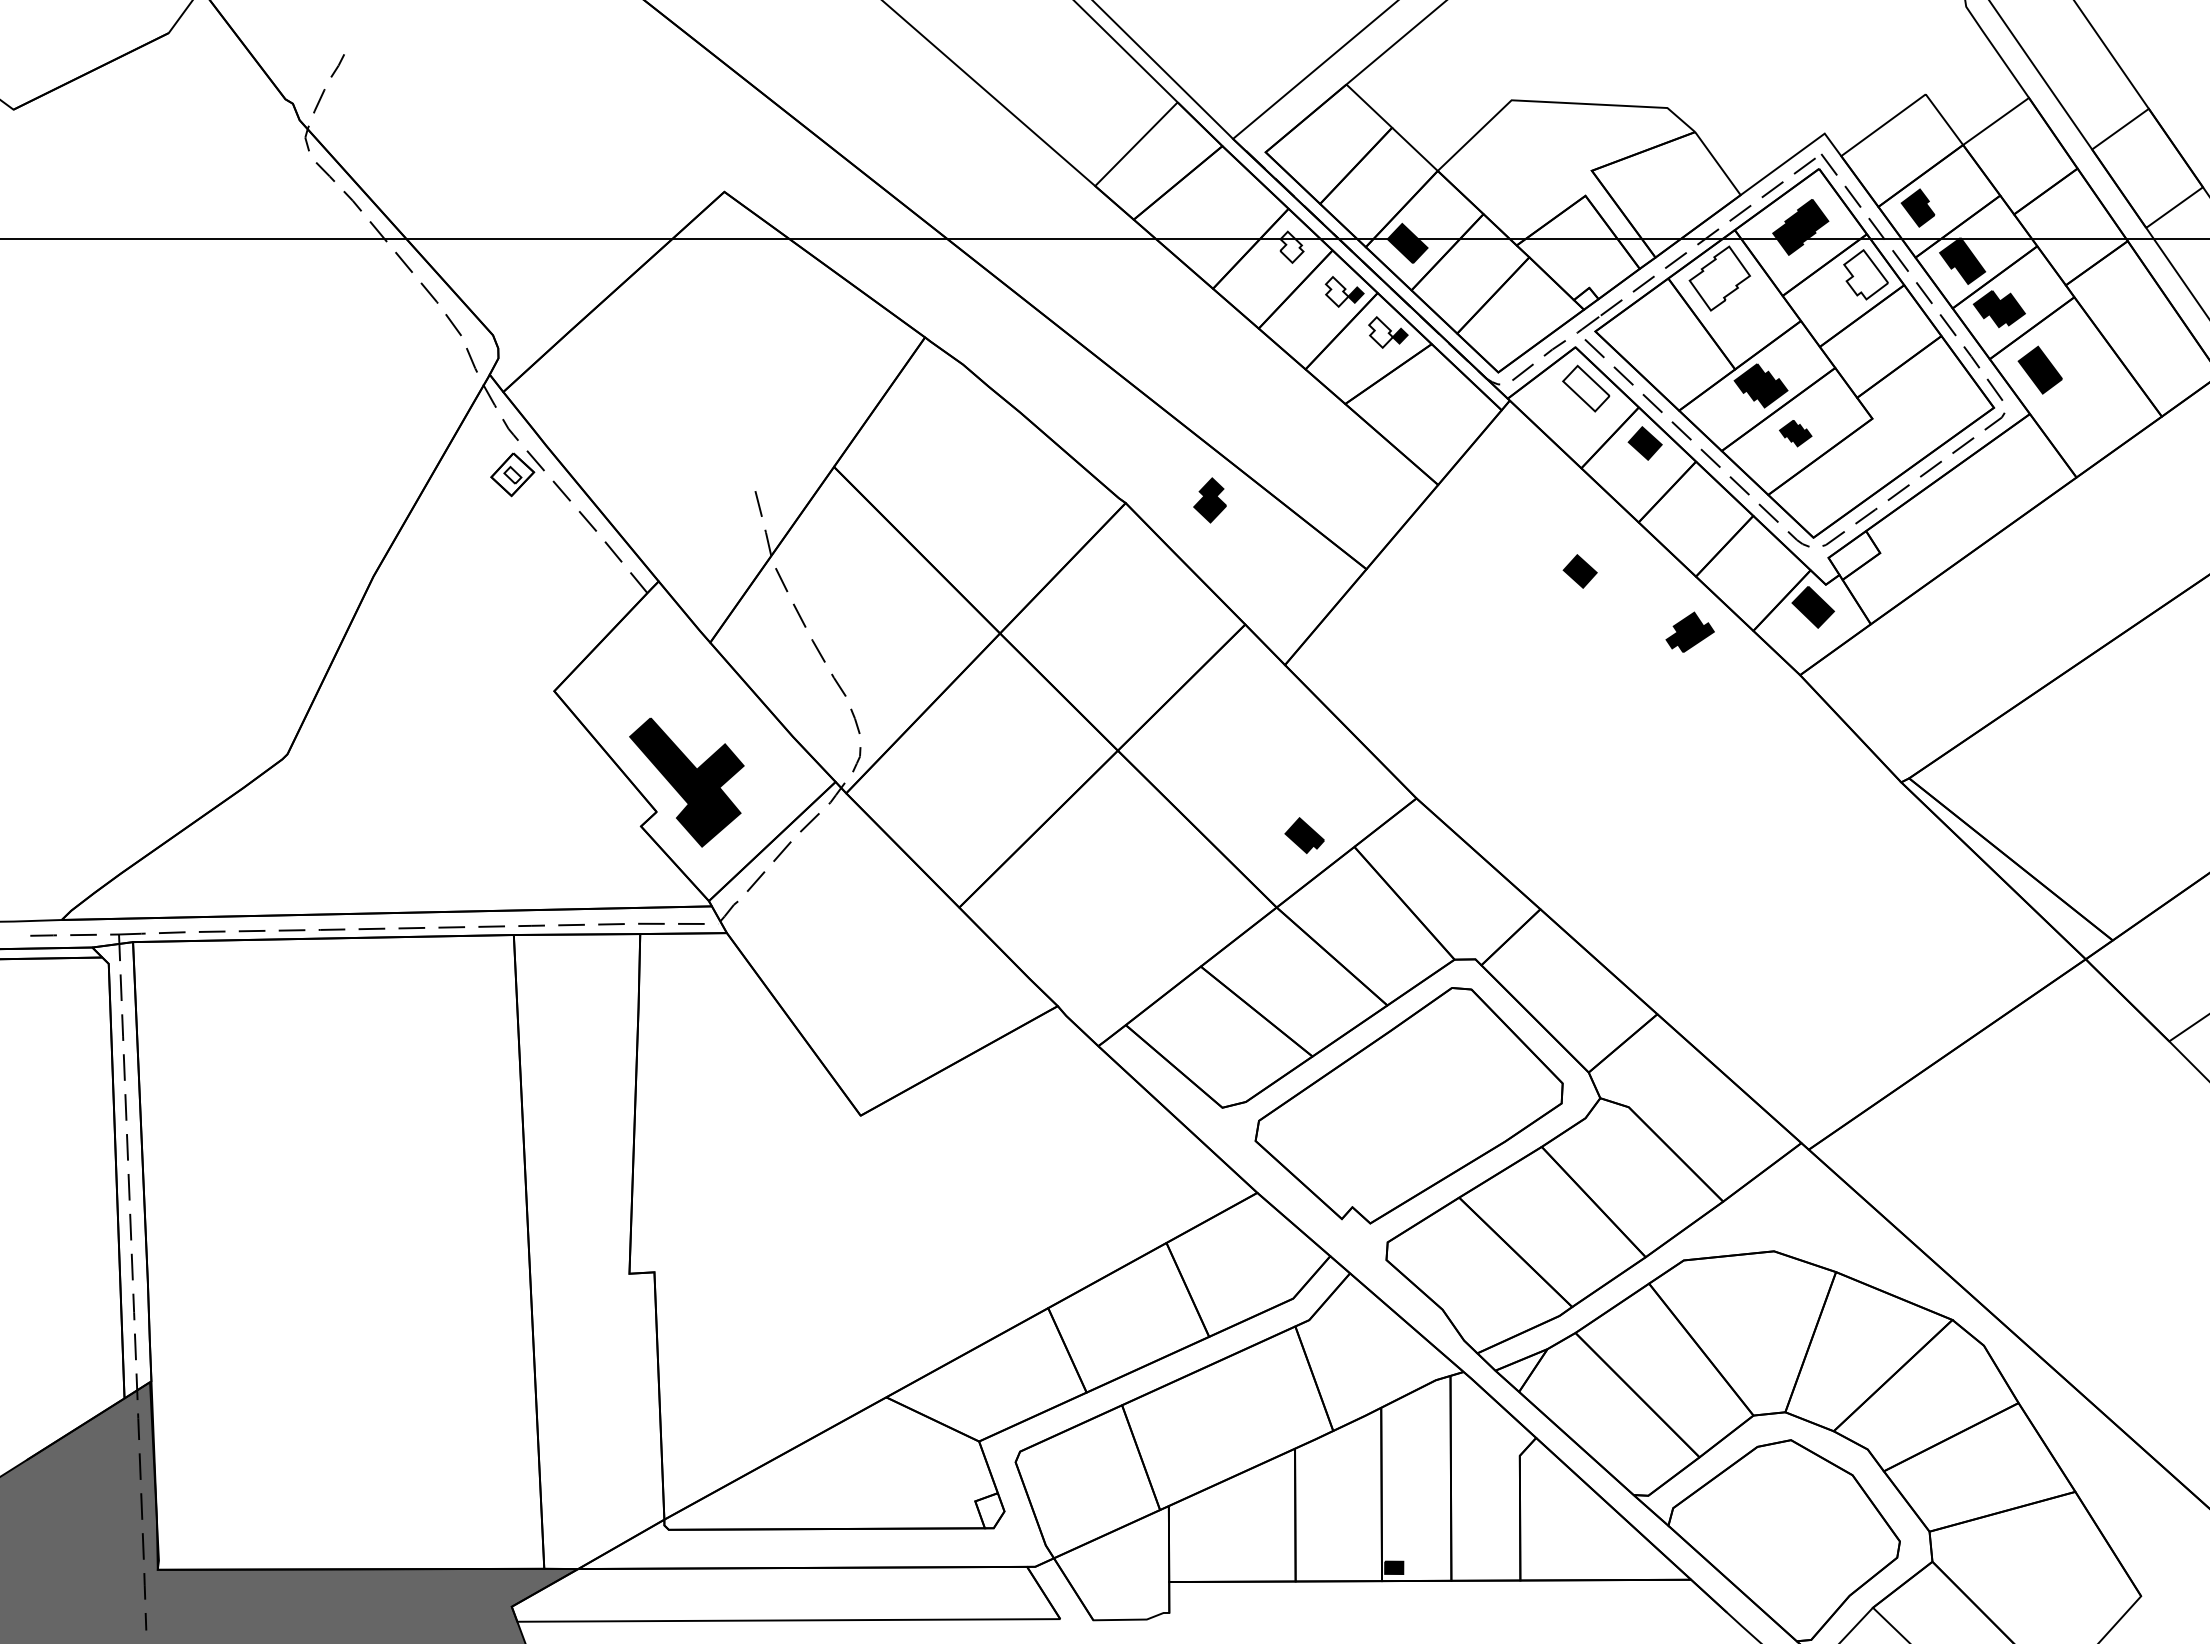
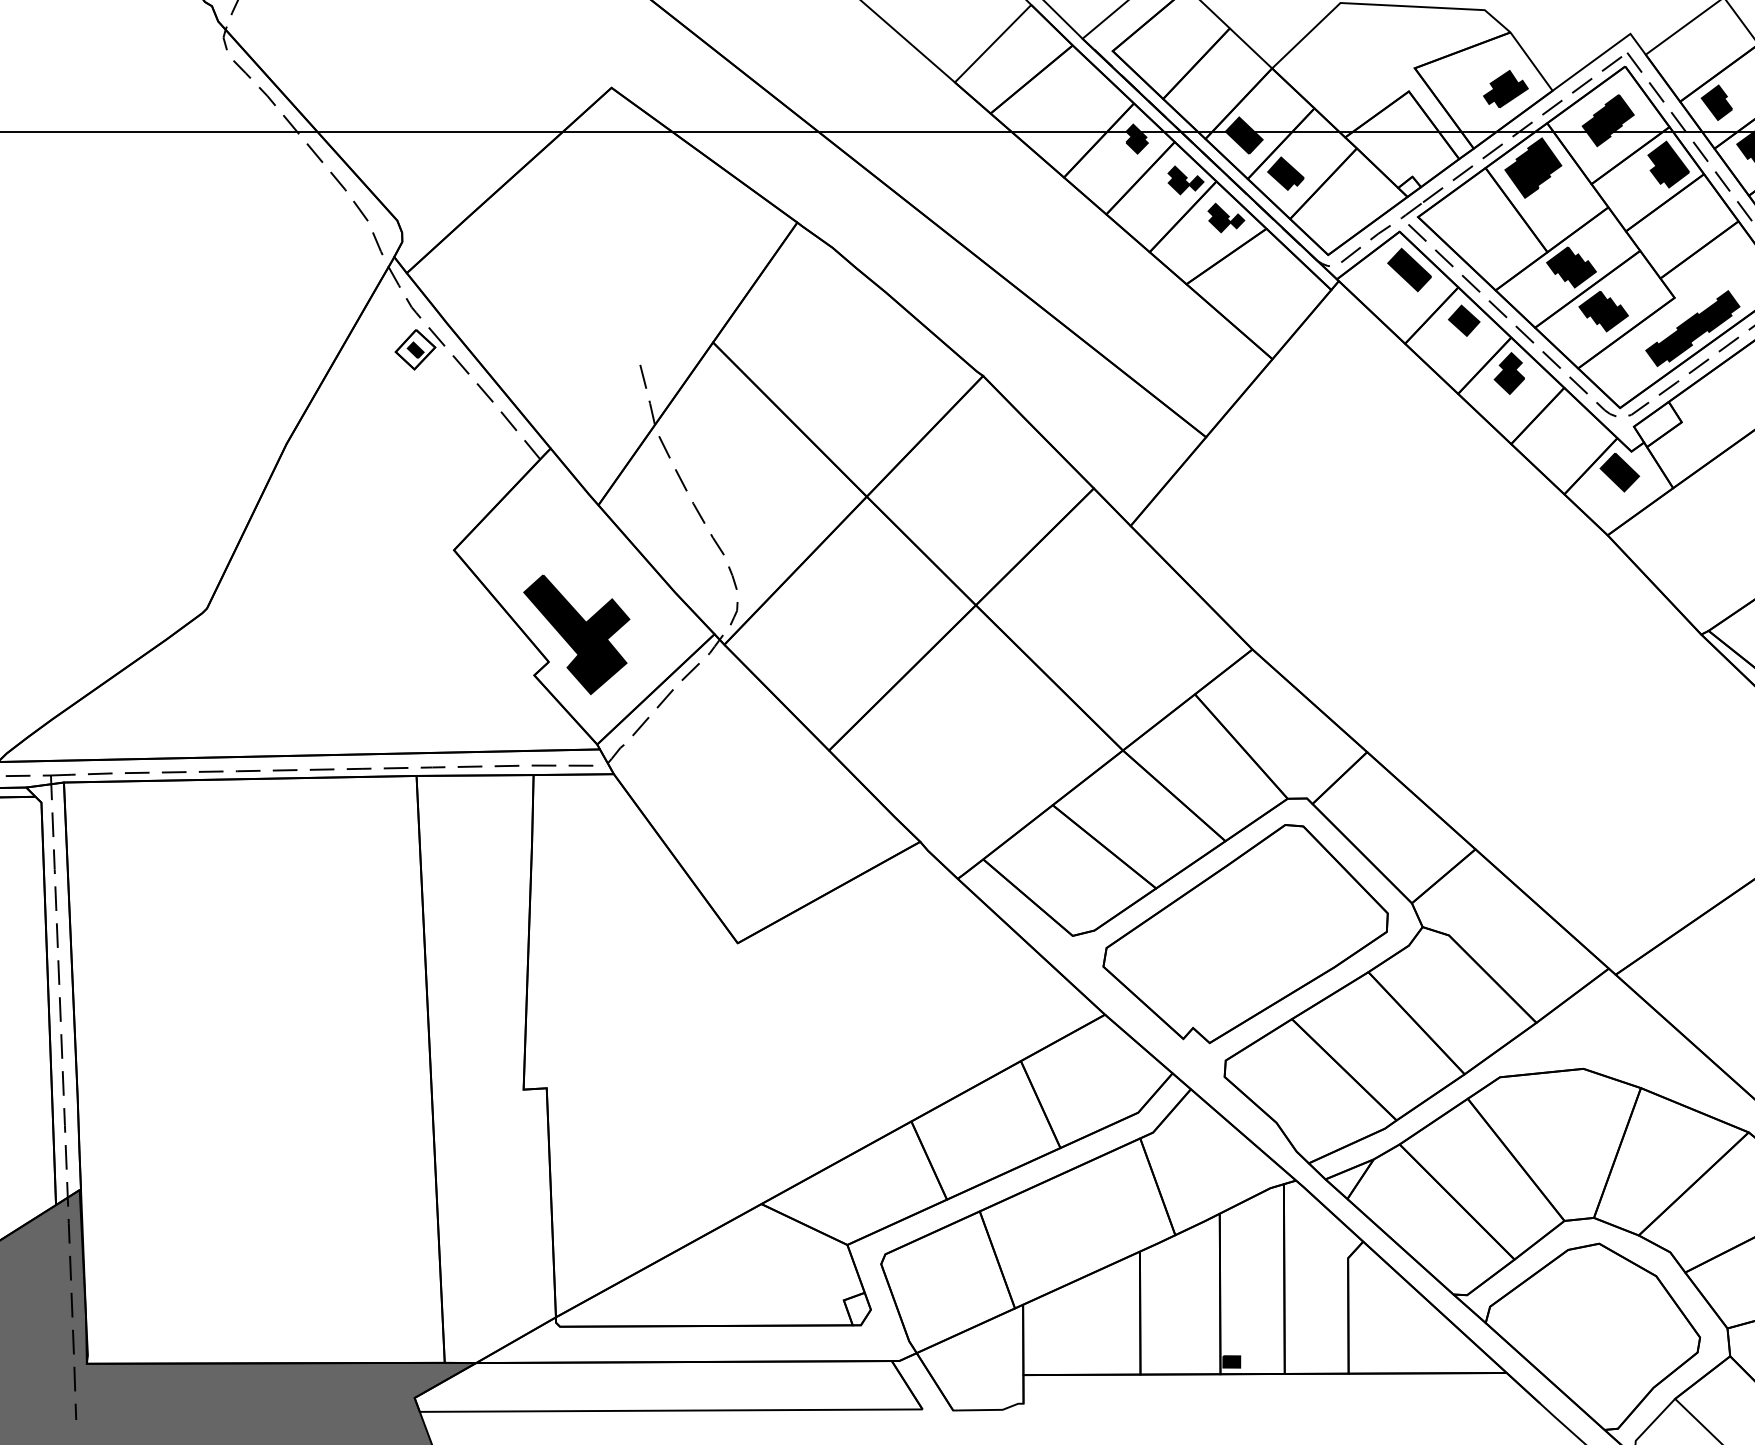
fill: (1291, 246) -> (1136, 138), added
fill: (1866, 274) -> (1669, 164), added
fill: (1719, 278) -> (1533, 168), added
fill: (1336, 291) -> (1178, 180), added
fill: (1380, 332) -> (1219, 218), added
fill: (1586, 388) -> (1409, 269), added
part: (1795, 433) -> (1603, 311), size x1.67
part: (1891, 451) -> (1692, 328), added
fill: (512, 475) -> (415, 350), added
part: (1209, 500) -> (1508, 373), moved
part: (1579, 571) -> (1403, 439), removed
part: (1689, 631) -> (1505, 88), moved
part: (1304, 835) -> (1285, 173), moved

